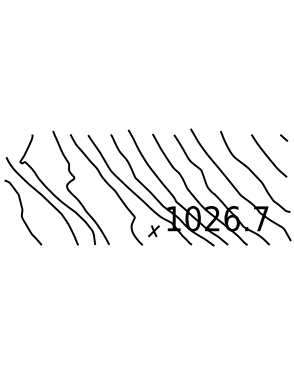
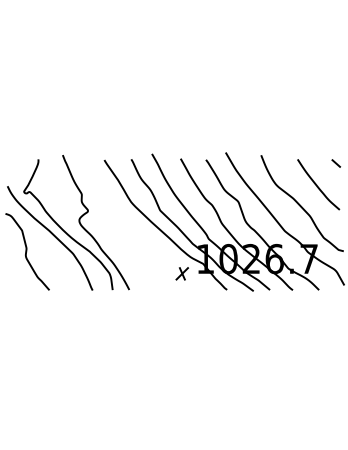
curve: (109, 186) -> (129, 220), removed

